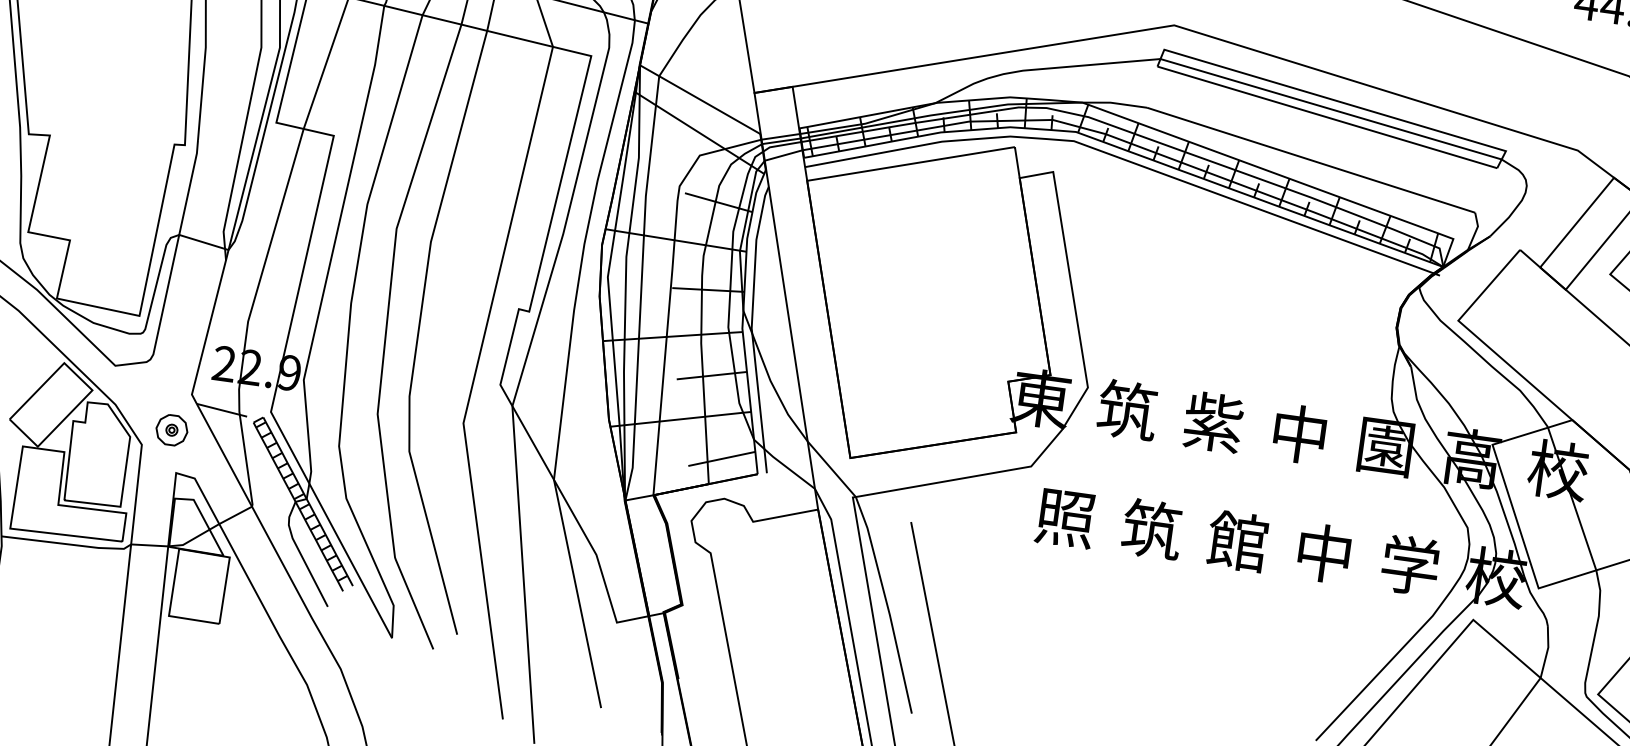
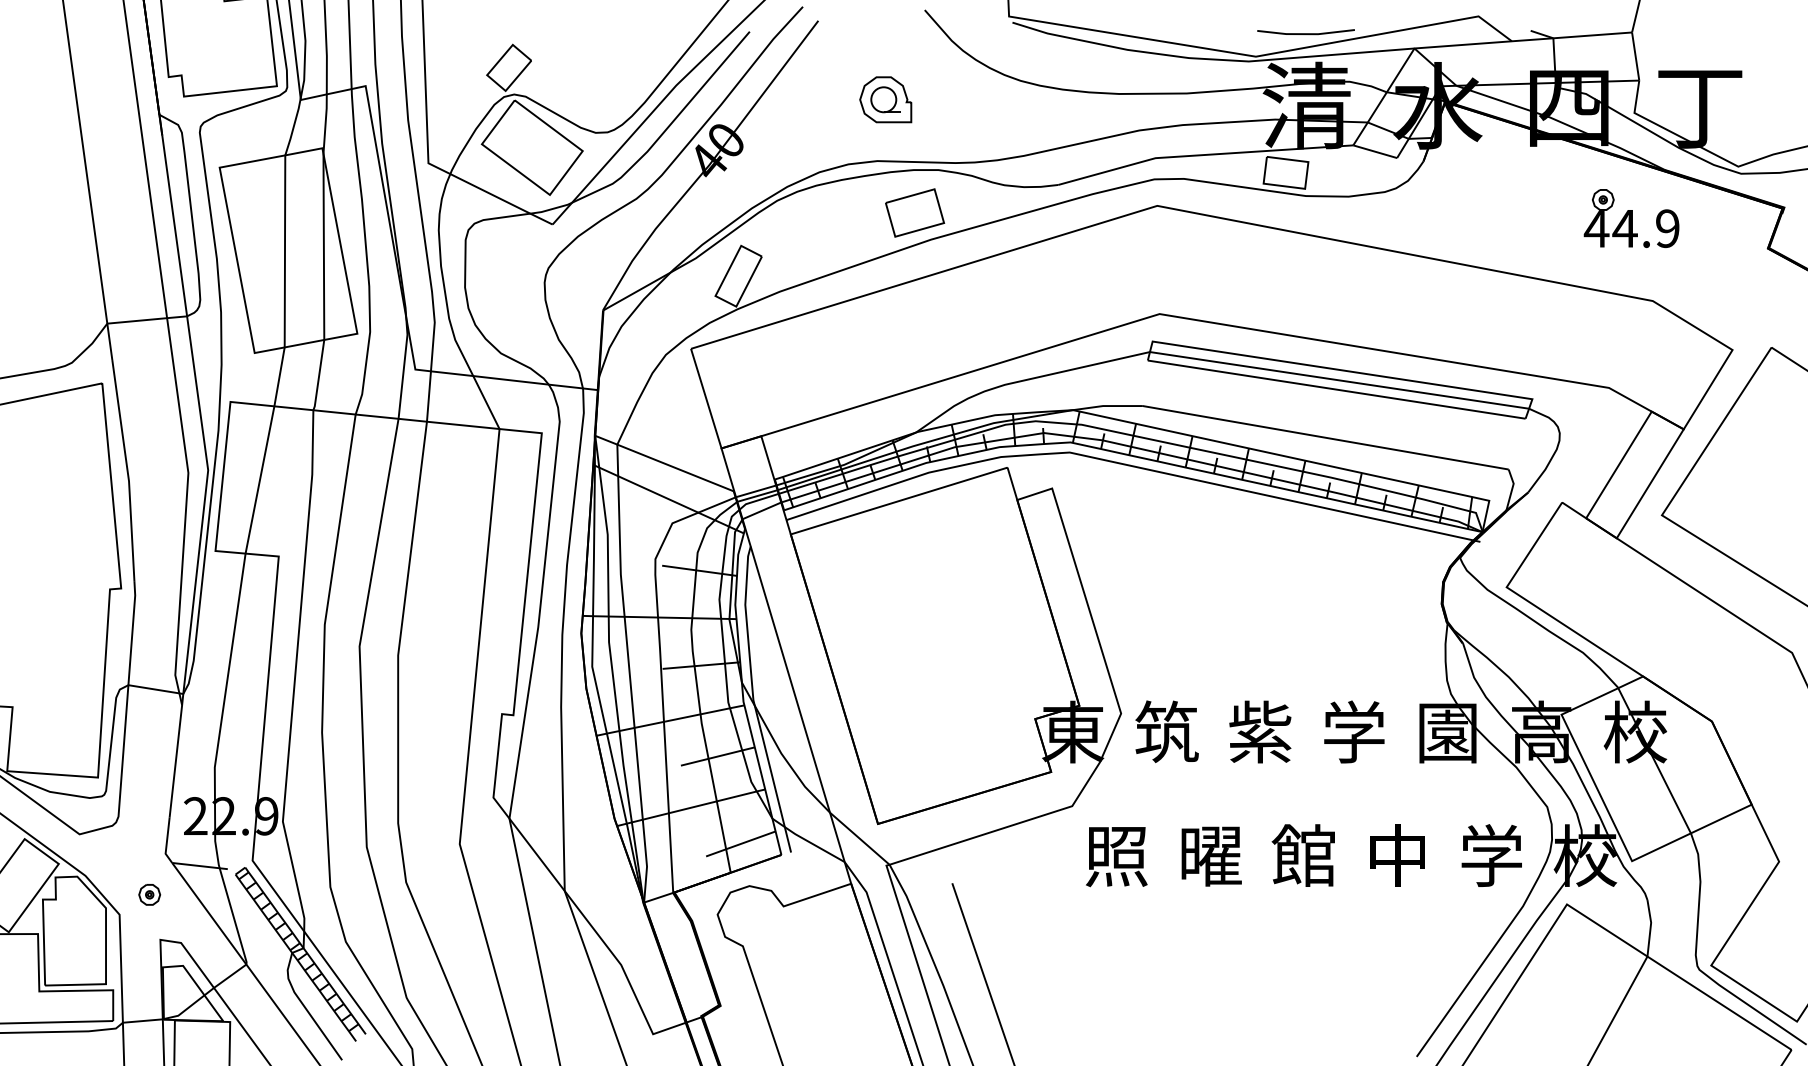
part: (171, 429) -> (149, 894), size x0.62
text: (1300, 433) -> (1354, 731), 中 -> 学
text: (1151, 529) -> (1210, 855), 筑 -> 曜

